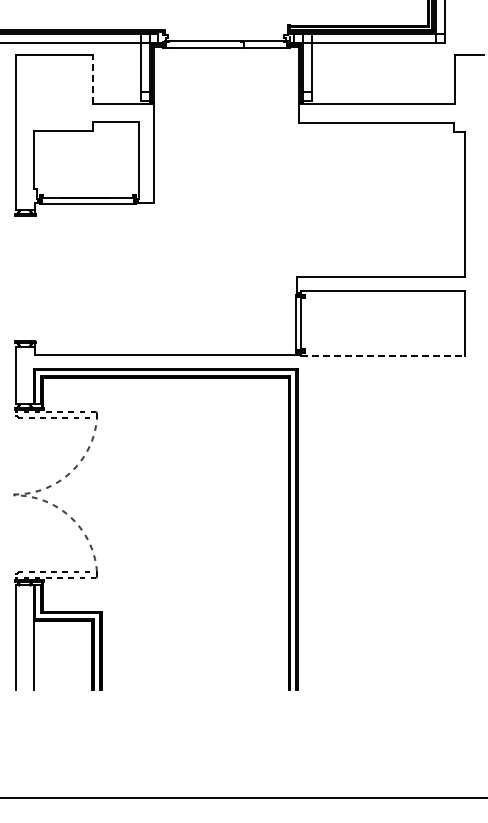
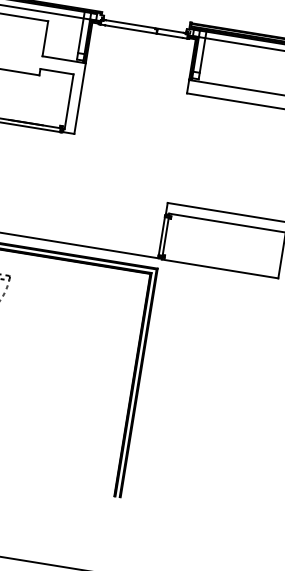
line: (92, 79) -> (45, 38), dashed -> solid
line: (382, 355) -> (219, 268), dashed -> solid

